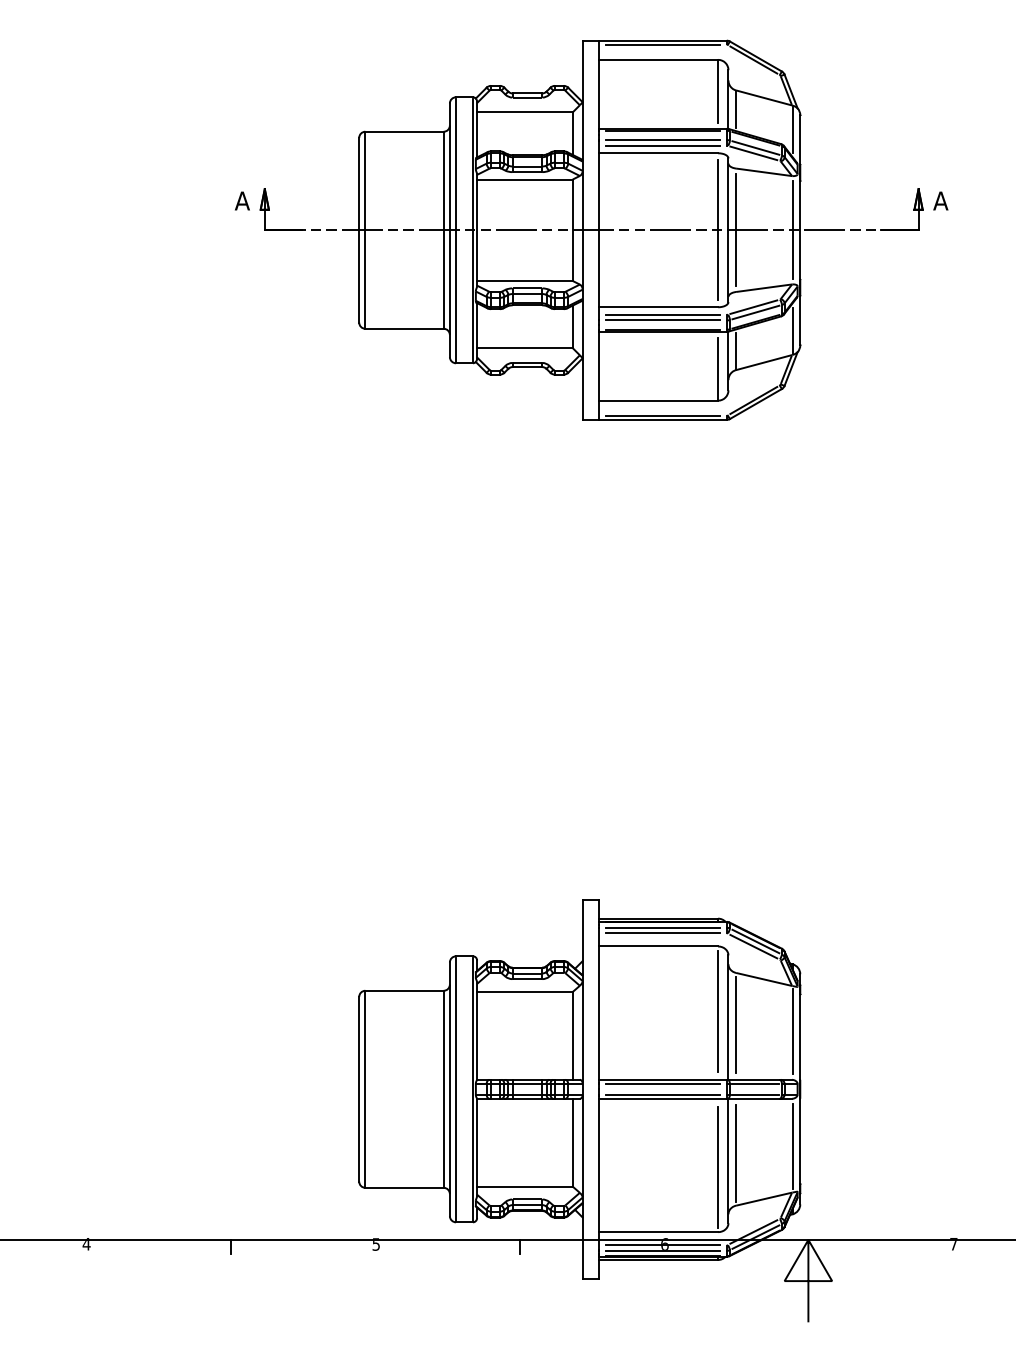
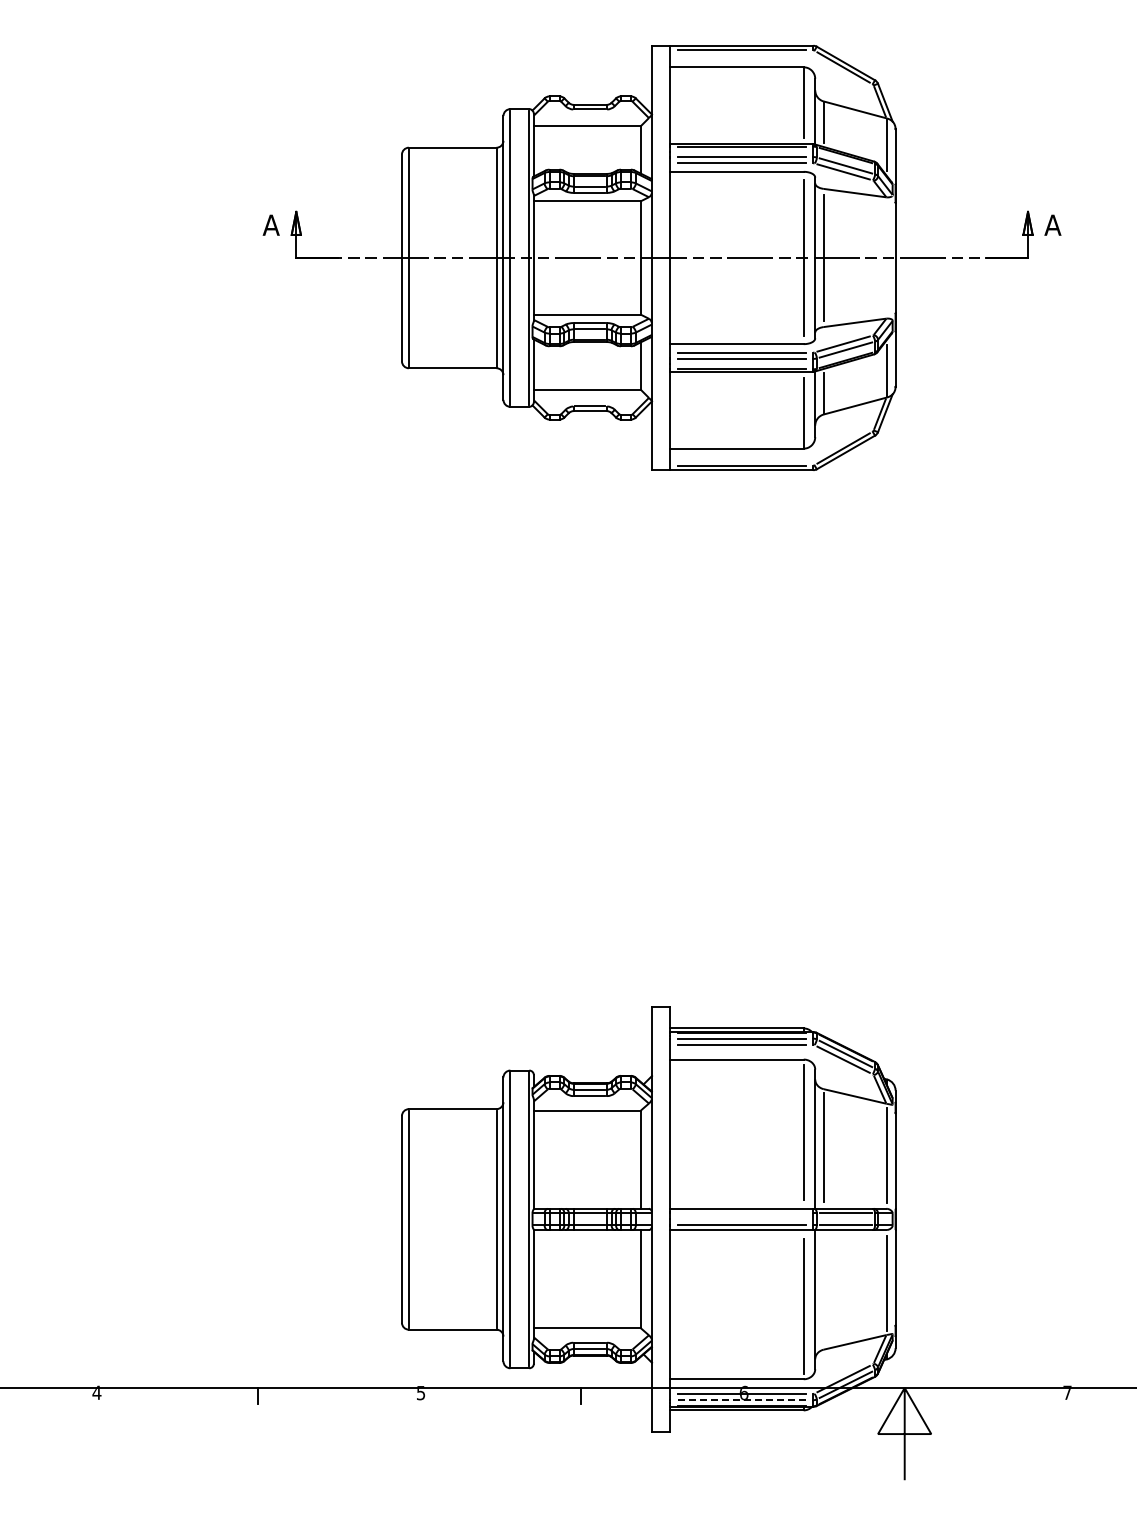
line: (793, 229) -> (887, 257), removed
line: (662, 1084) -> (741, 1213), removed
line: (735, 1153) -> (823, 1291), removed
line: (663, 1251) -> (742, 1400), solid -> dashed

